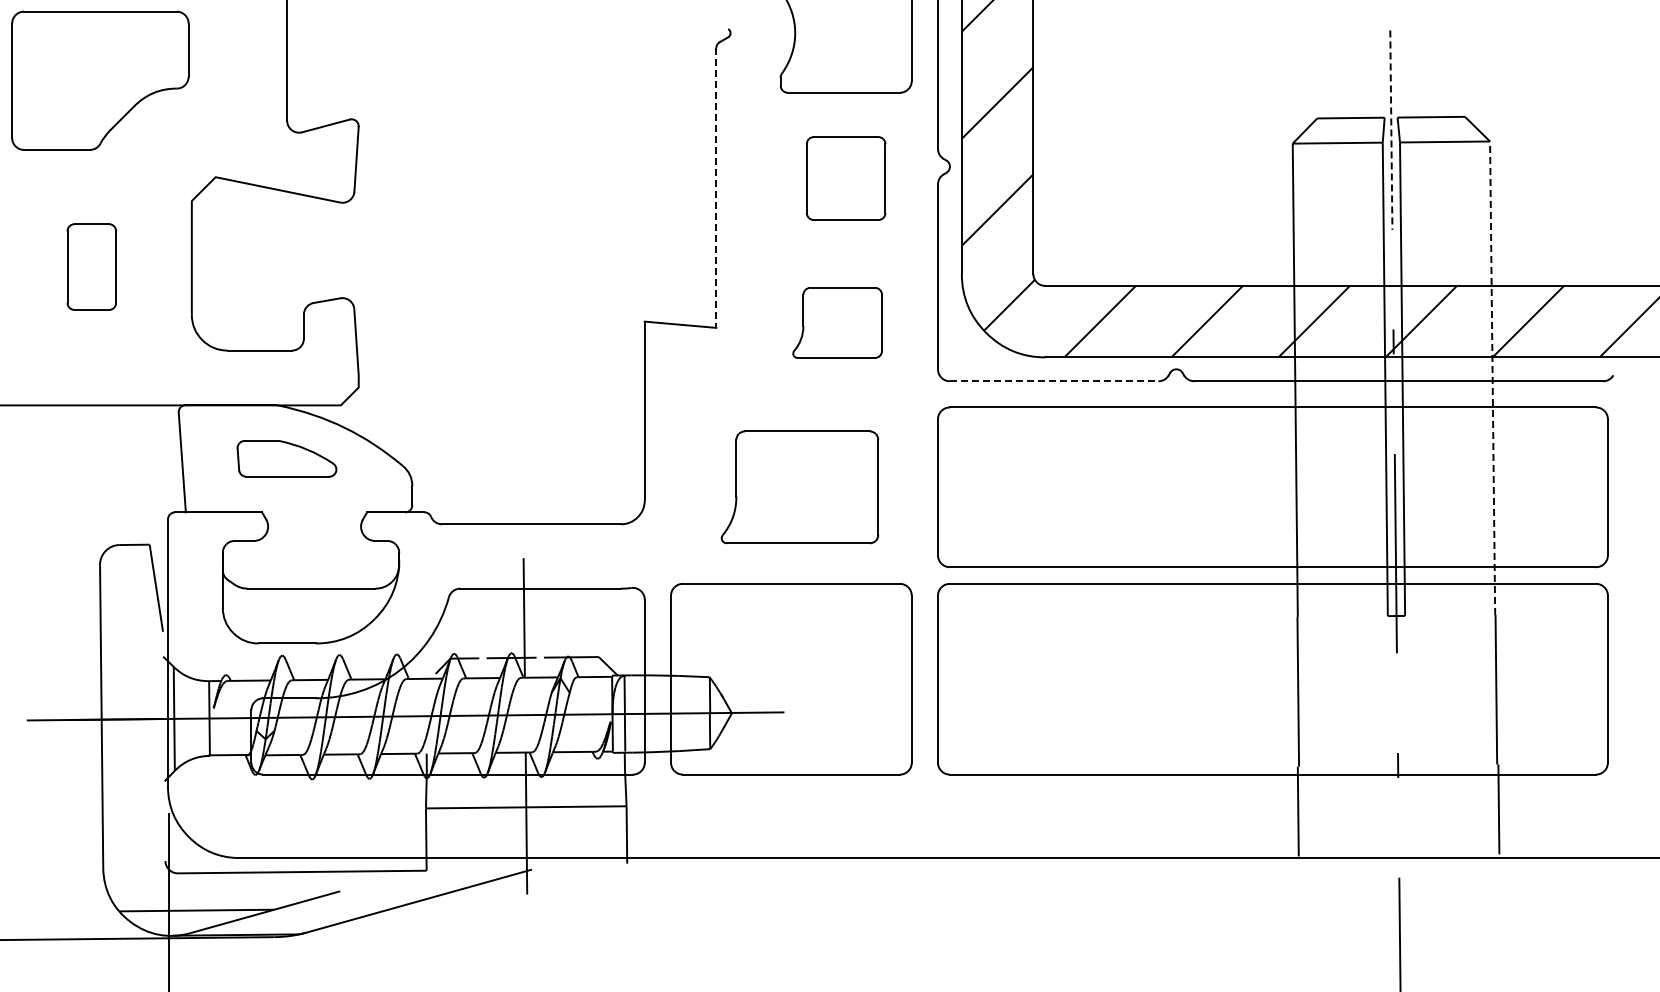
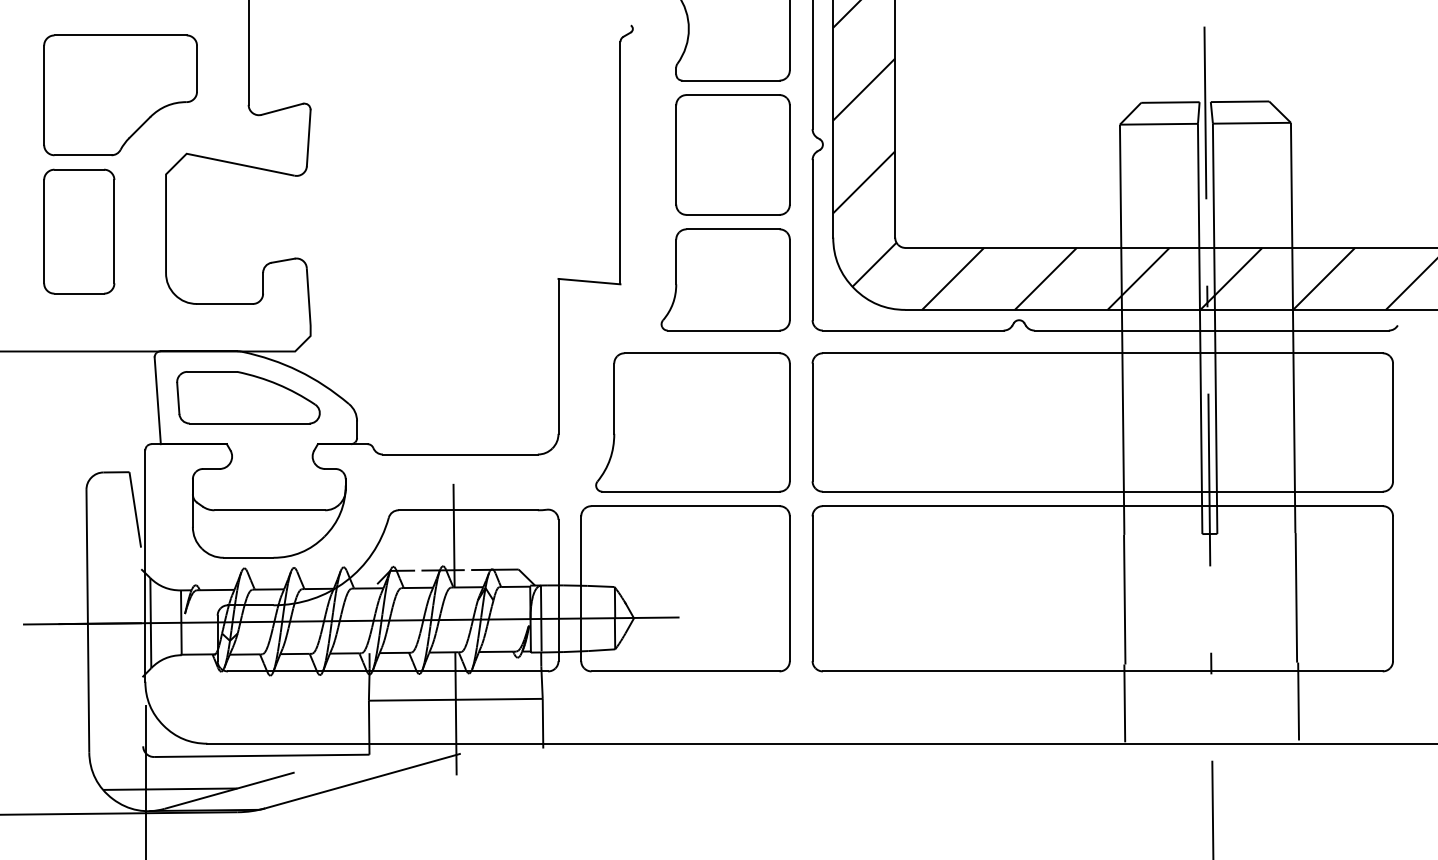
part: (100, 80) -> (120, 95), moved
line: (1391, 130) -> (1205, 113), dashed -> solid
part: (845, 178) -> (732, 154), size x1.67
line: (716, 188) -> (620, 163), dashed -> solid
part: (91, 266) -> (79, 231), size x1.67
part: (837, 322) -> (725, 279), size x1.67
line: (1492, 378) -> (1293, 328), dashed -> solid
line: (1054, 381) -> (913, 330), dashed -> solid
part: (286, 458) -> (248, 397), size x1.67
part: (799, 487) -> (692, 422), size x1.43

